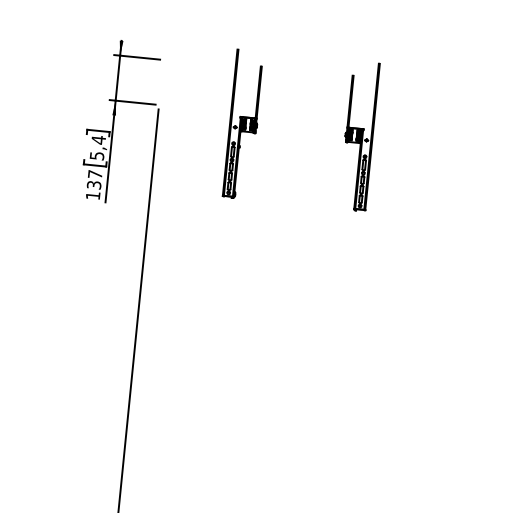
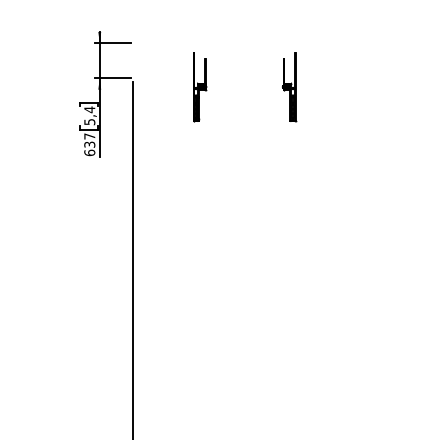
part: (243, 124) -> (199, 86), size x0.6
part: (359, 135) -> (289, 86), size x0.6
text: (92, 195) -> (89, 152), 137 -> 637

